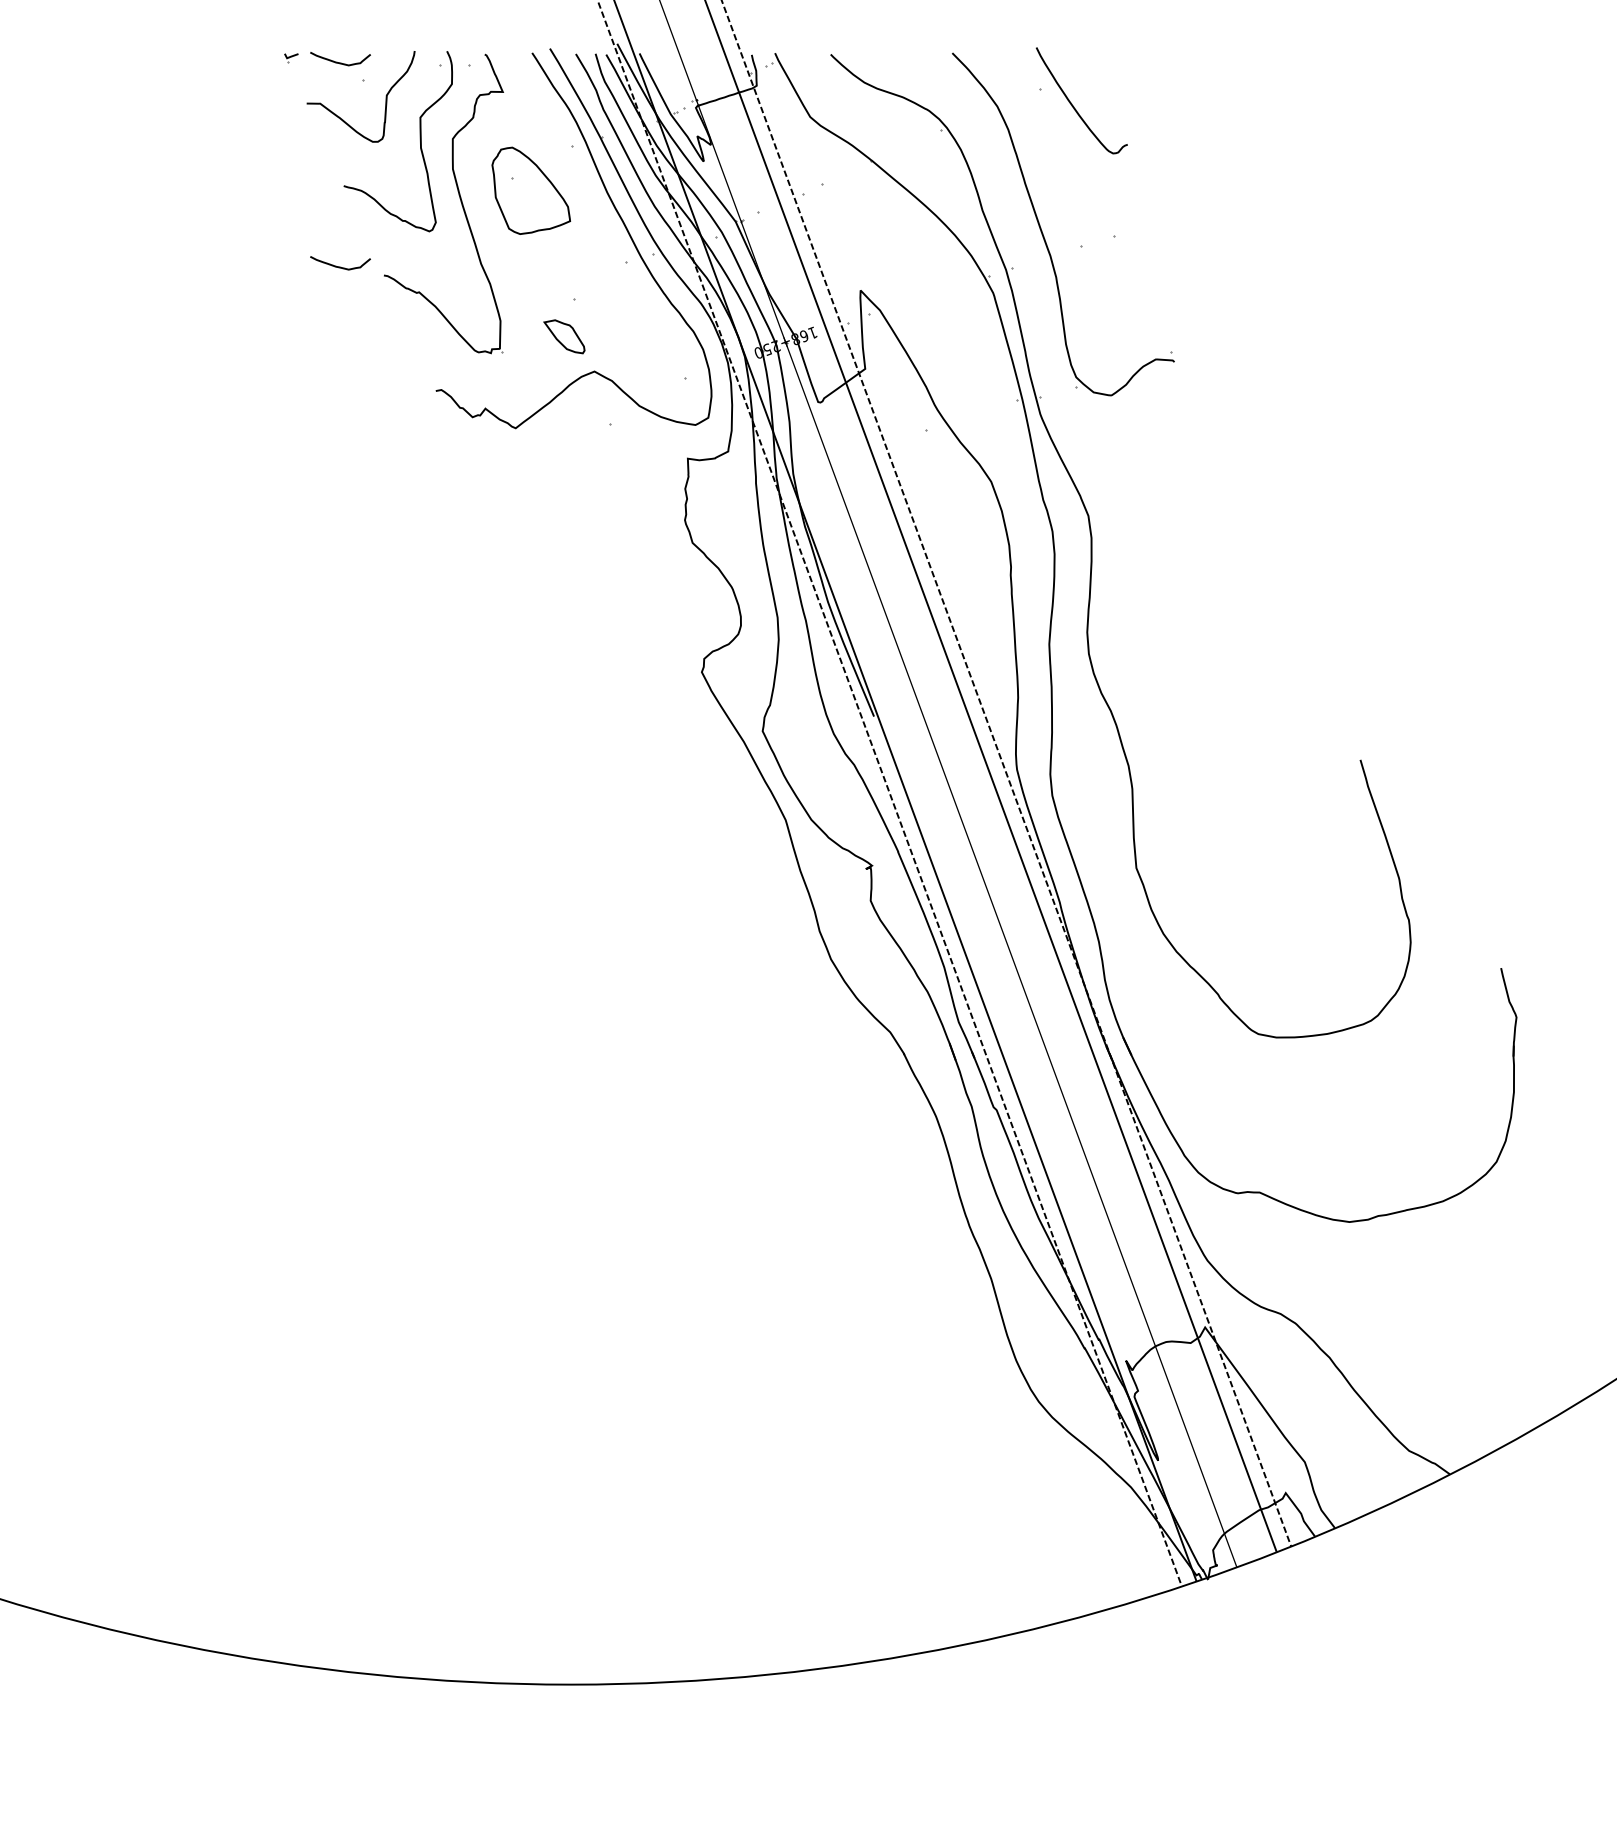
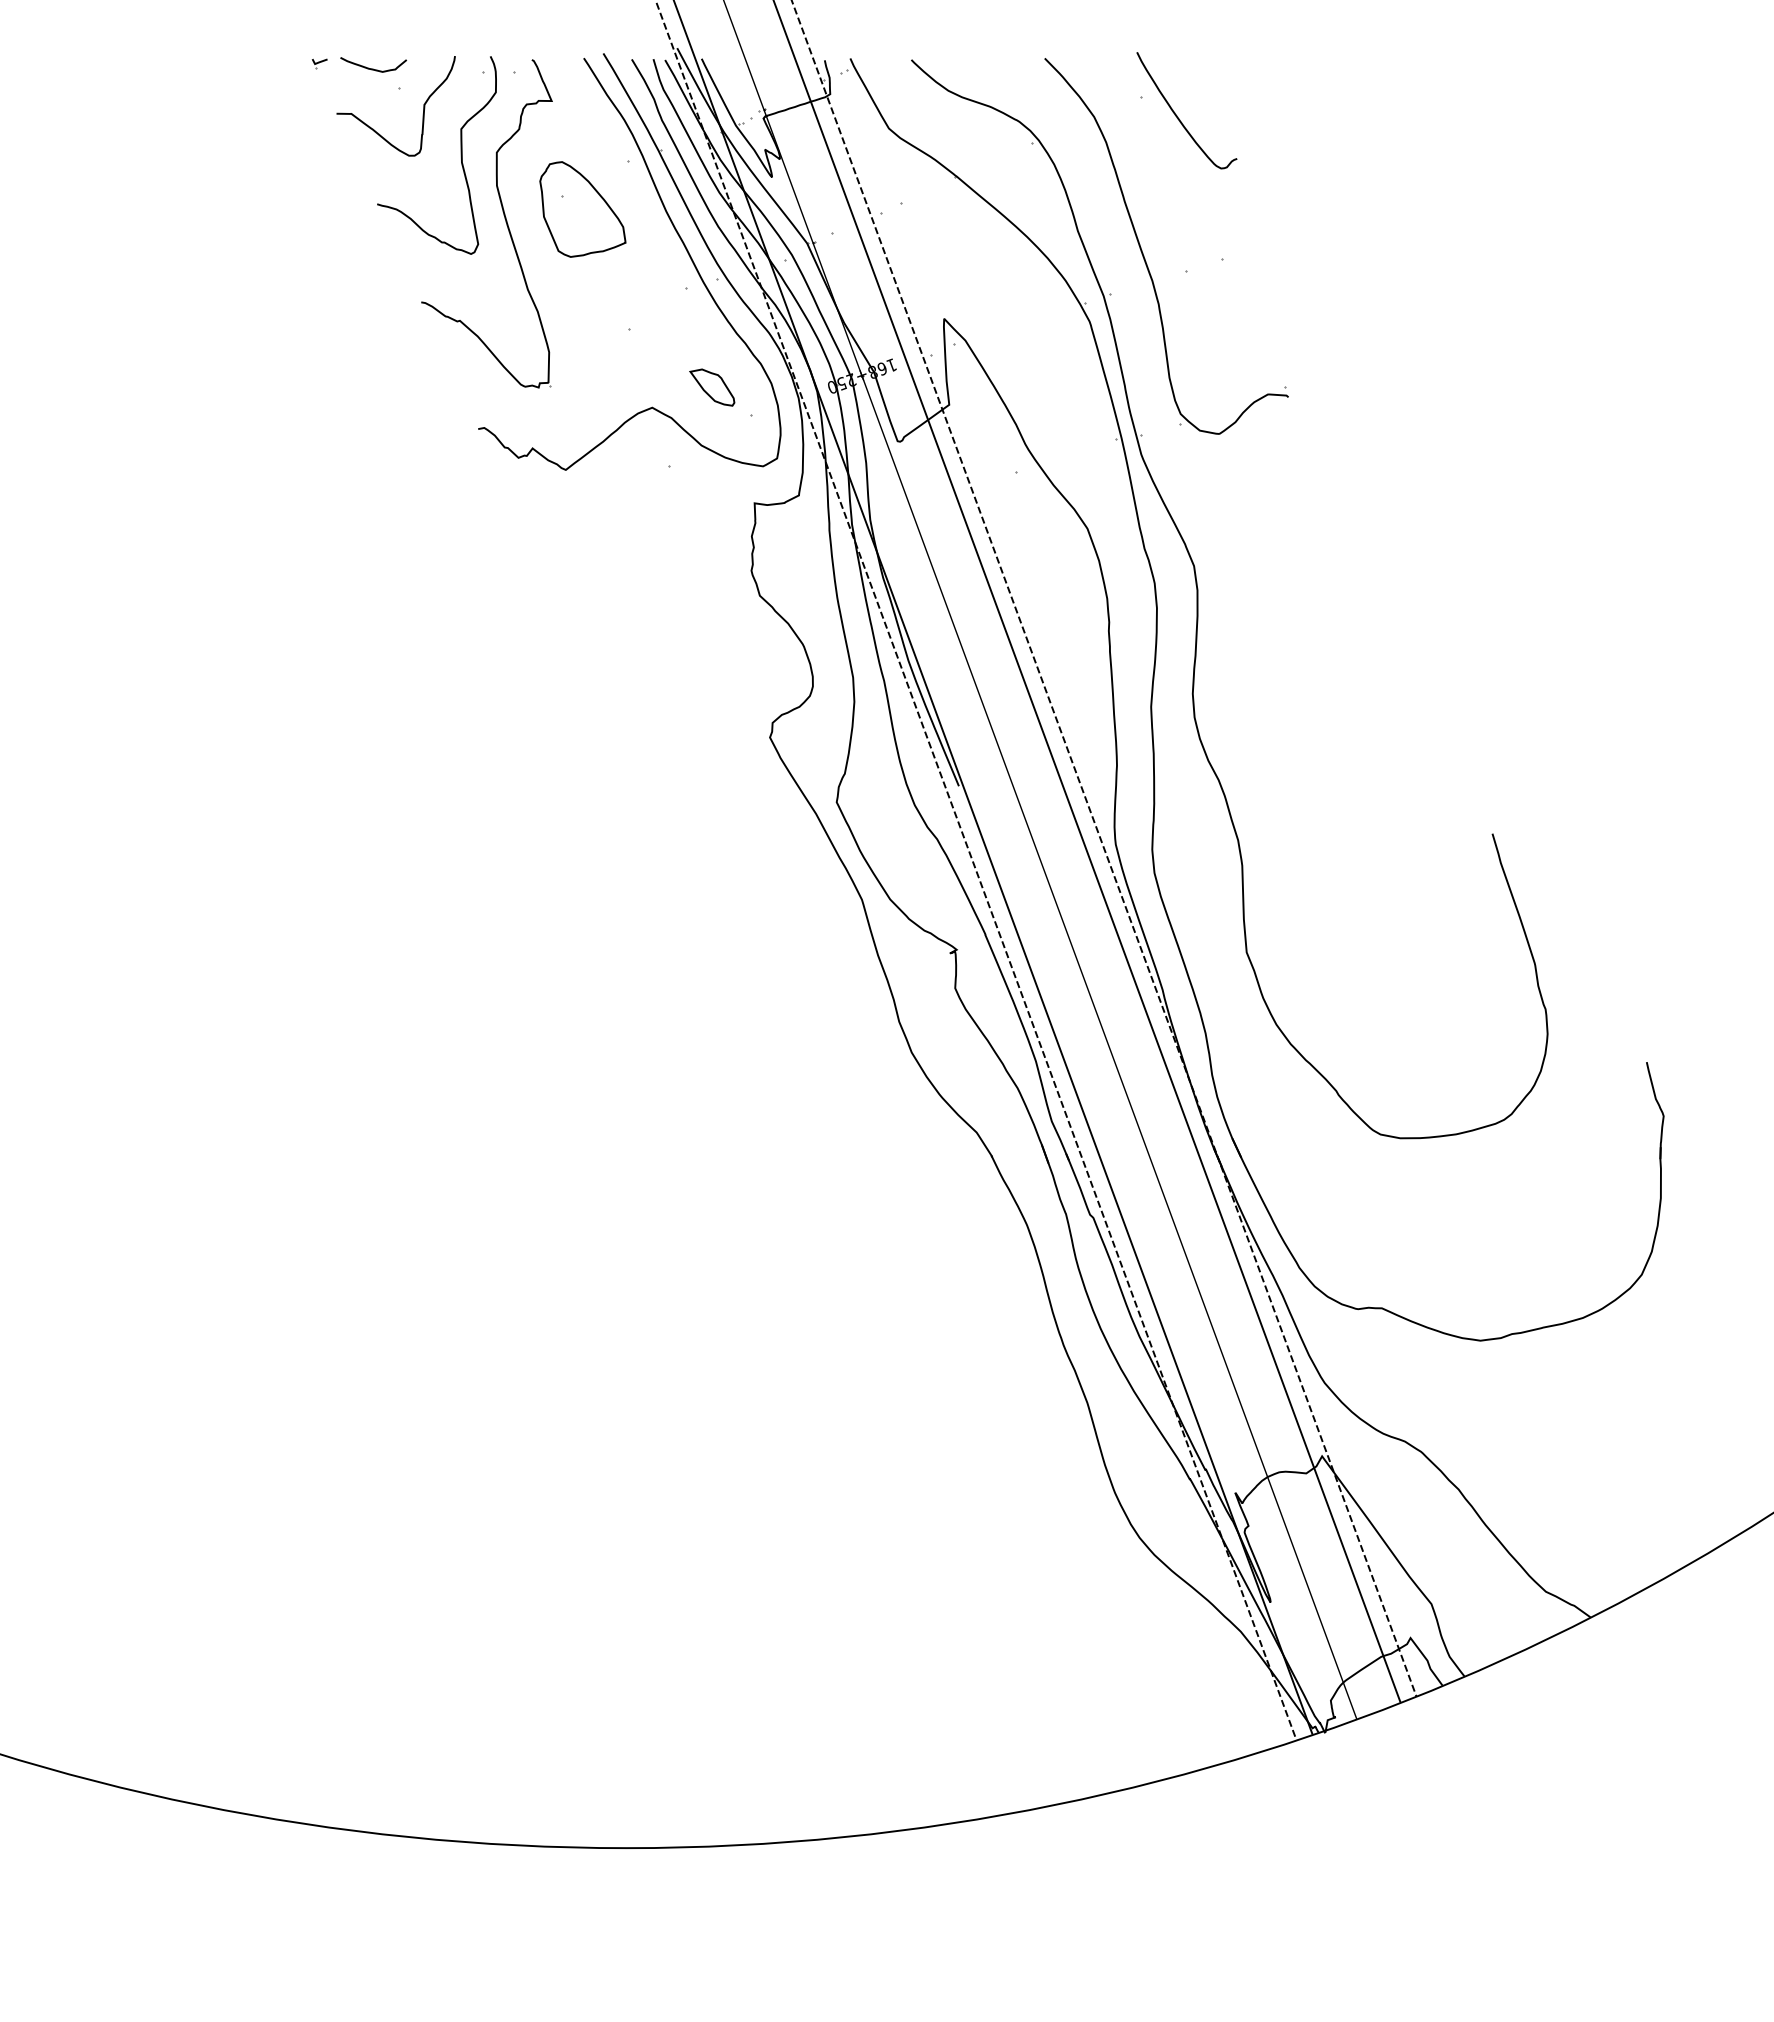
curve: (340, 266) -> (373, 292), removed
part: (564, 336) -> (712, 387), moved

